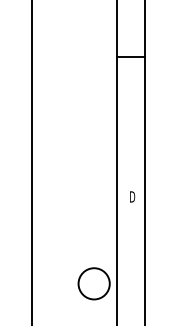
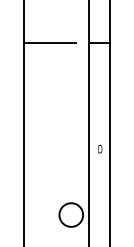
line: (65, 56) -> (49, 42), added

